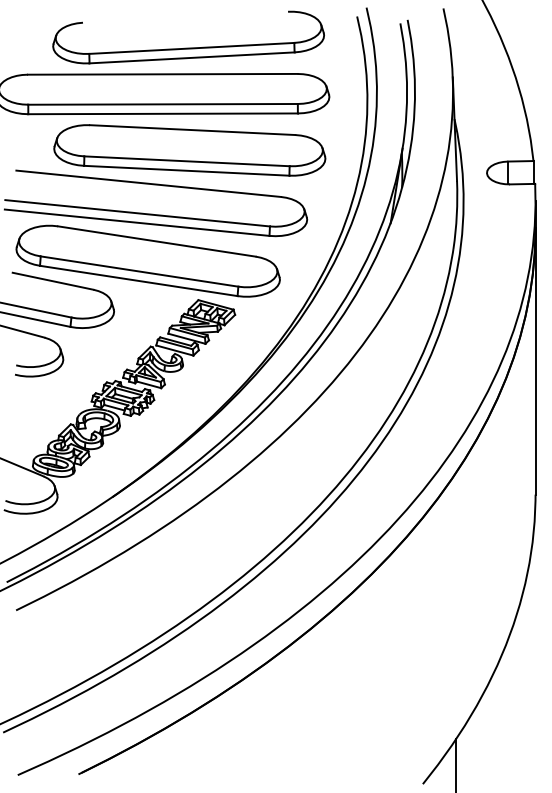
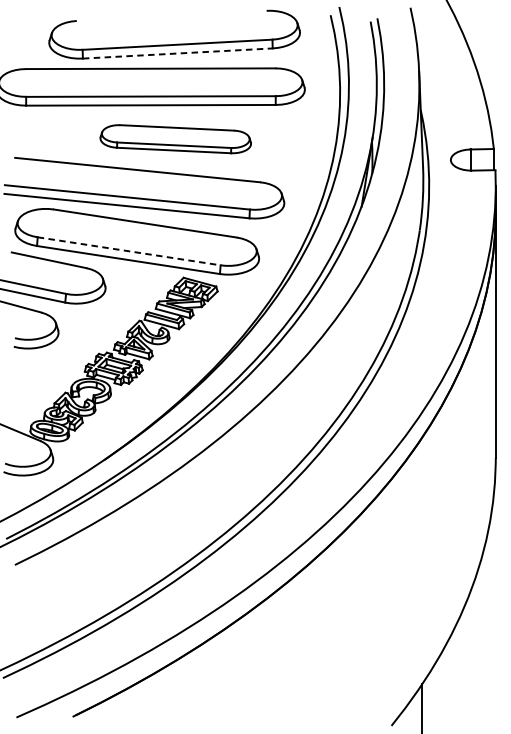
line: (192, 57) -> (178, 53), solid -> dashed
part: (189, 150) -> (175, 139), size x0.6
line: (139, 271) -> (129, 251), solid -> dashed

